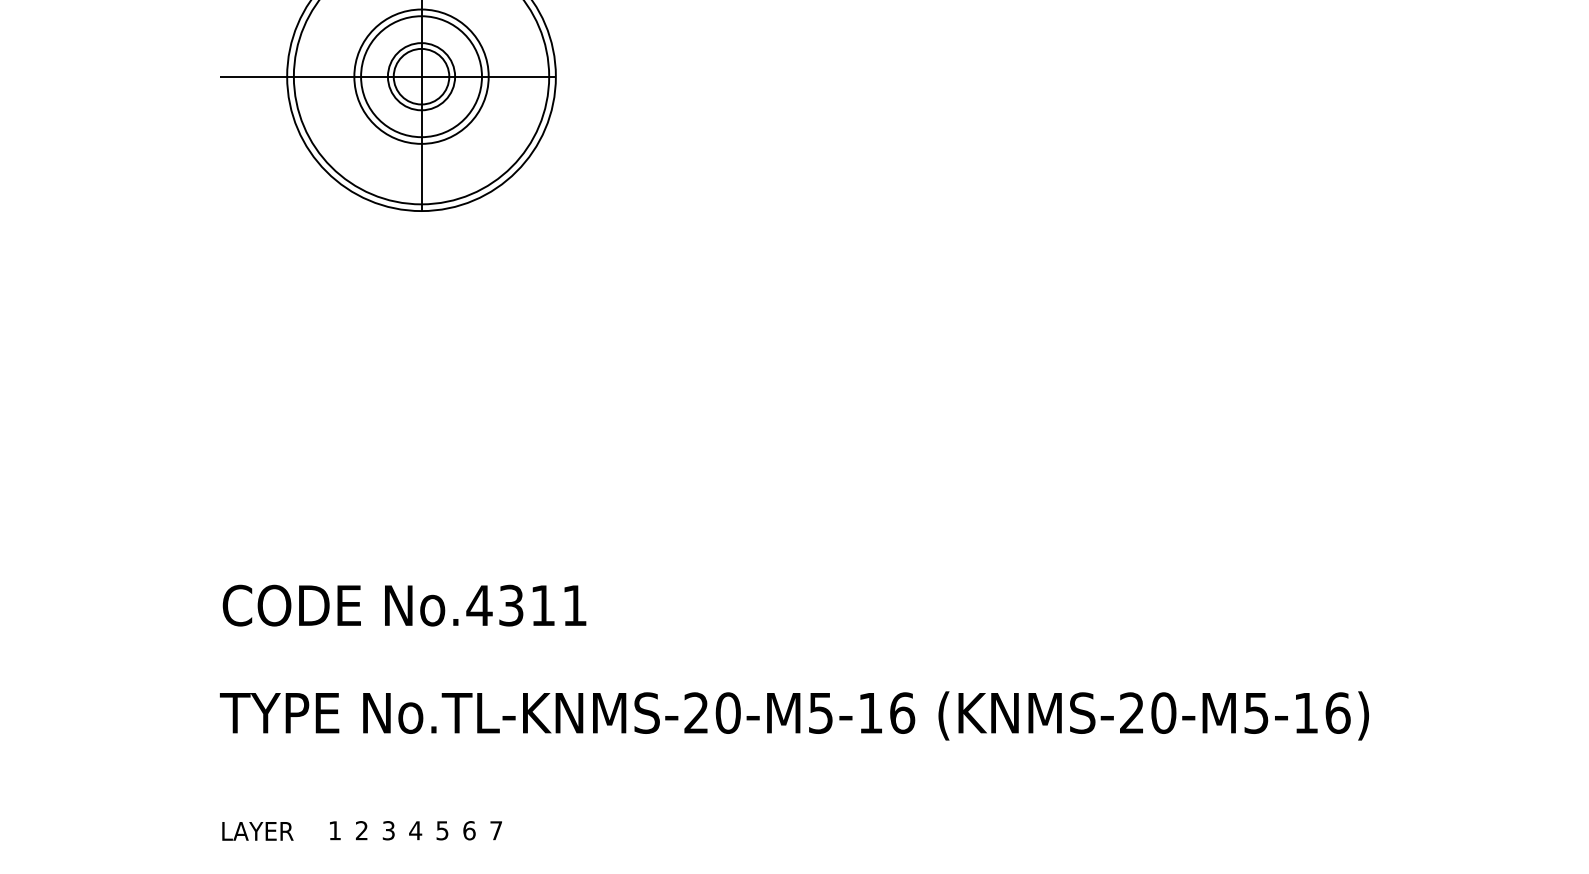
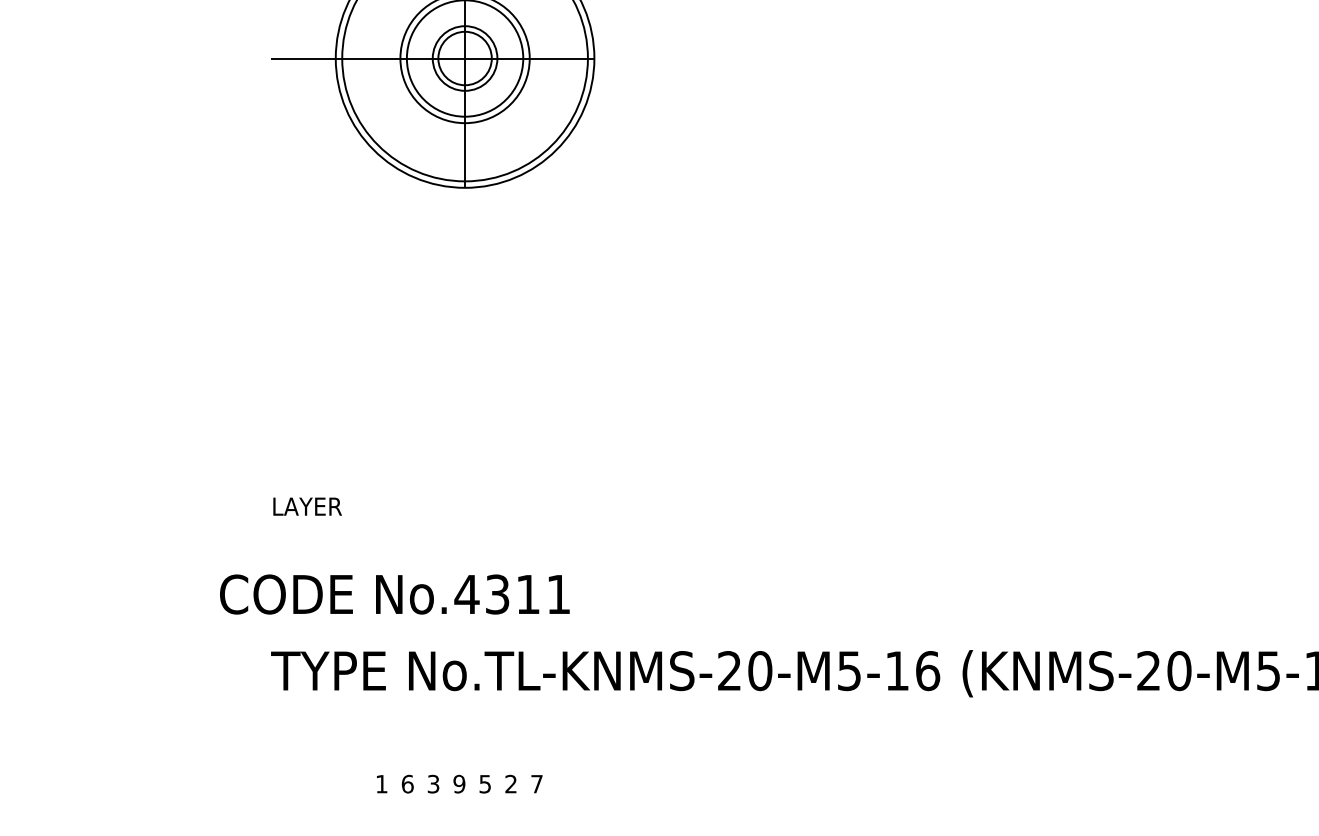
text: (404, 605) -> (394, 594), moved
text: (361, 830) -> (407, 783), 2 -> 6
text: (415, 830) -> (459, 783), 4 -> 9
text: (469, 830) -> (511, 783), 6 -> 2
text: (257, 831) -> (307, 506), moved

